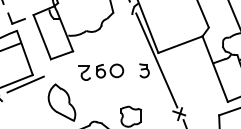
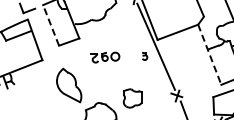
line: (42, 37) -> (51, 25), solid -> dashed
line: (214, 69) -> (209, 55), solid -> dashed
part: (144, 71) -> (144, 56), size x0.6
part: (101, 72) -> (105, 57), size x0.7
line: (25, 84) -> (35, 68), removed

